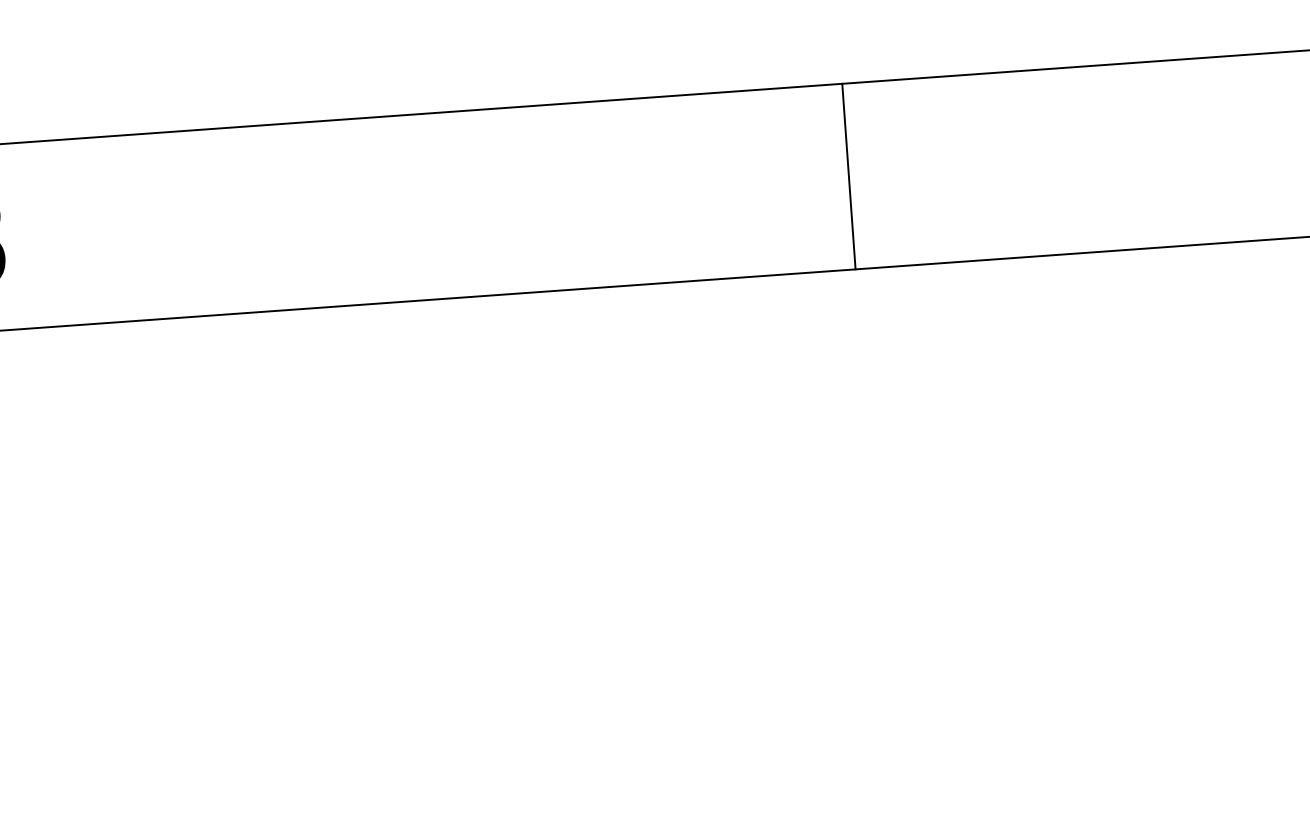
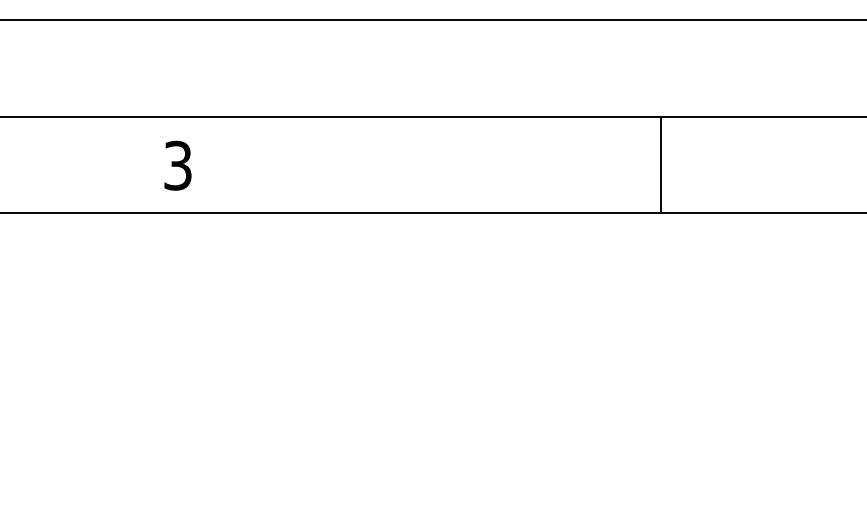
line: (848, 175) -> (660, 164), moved

